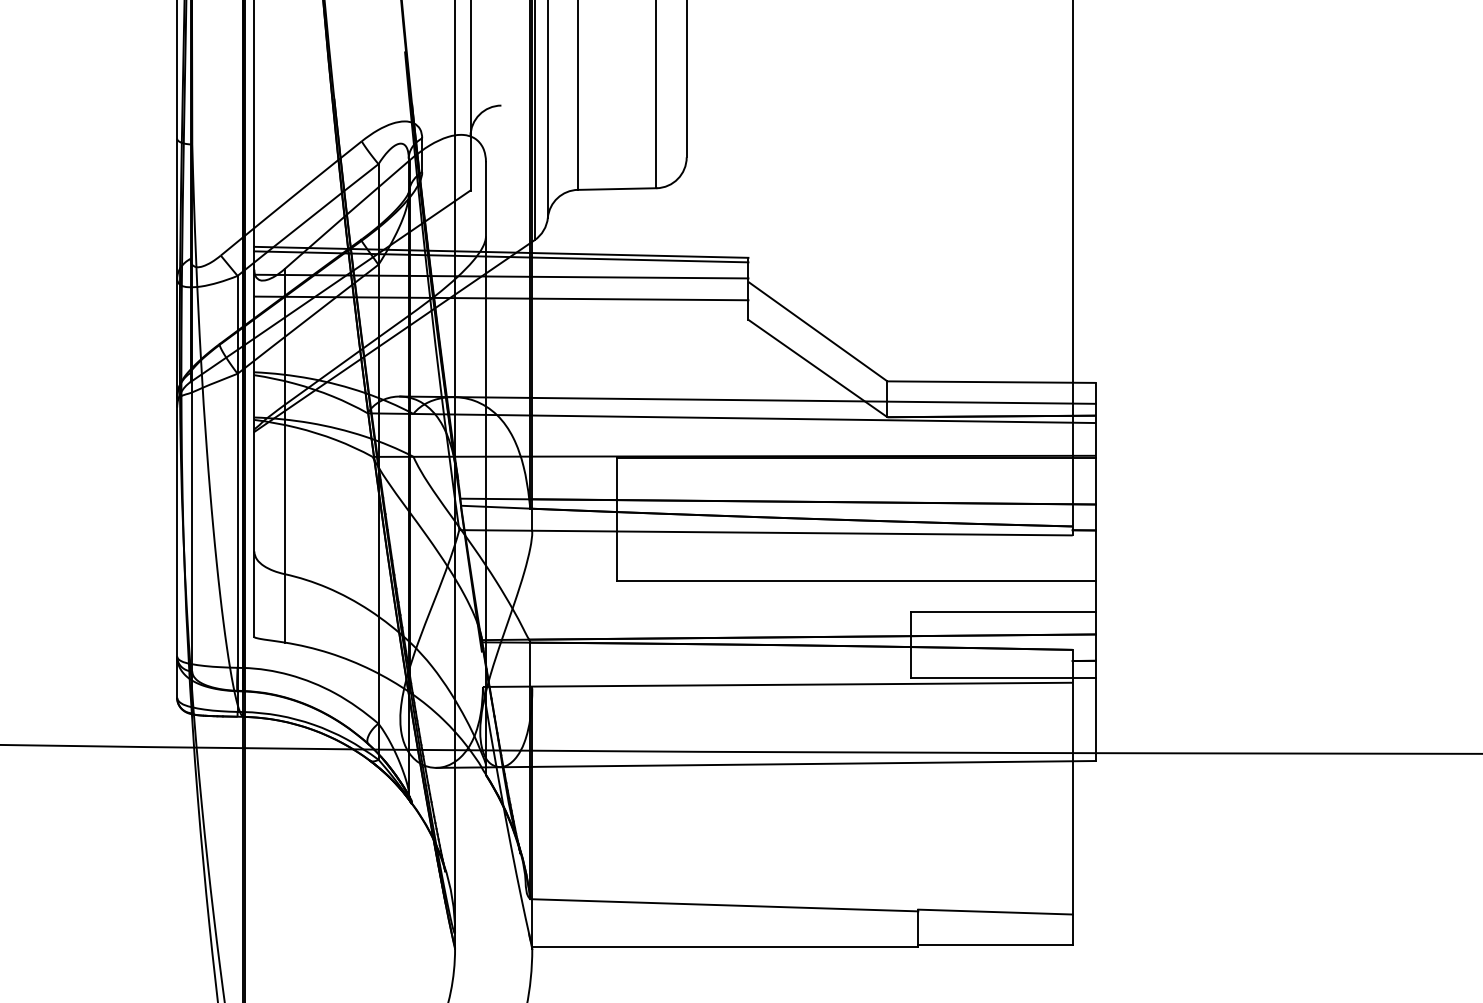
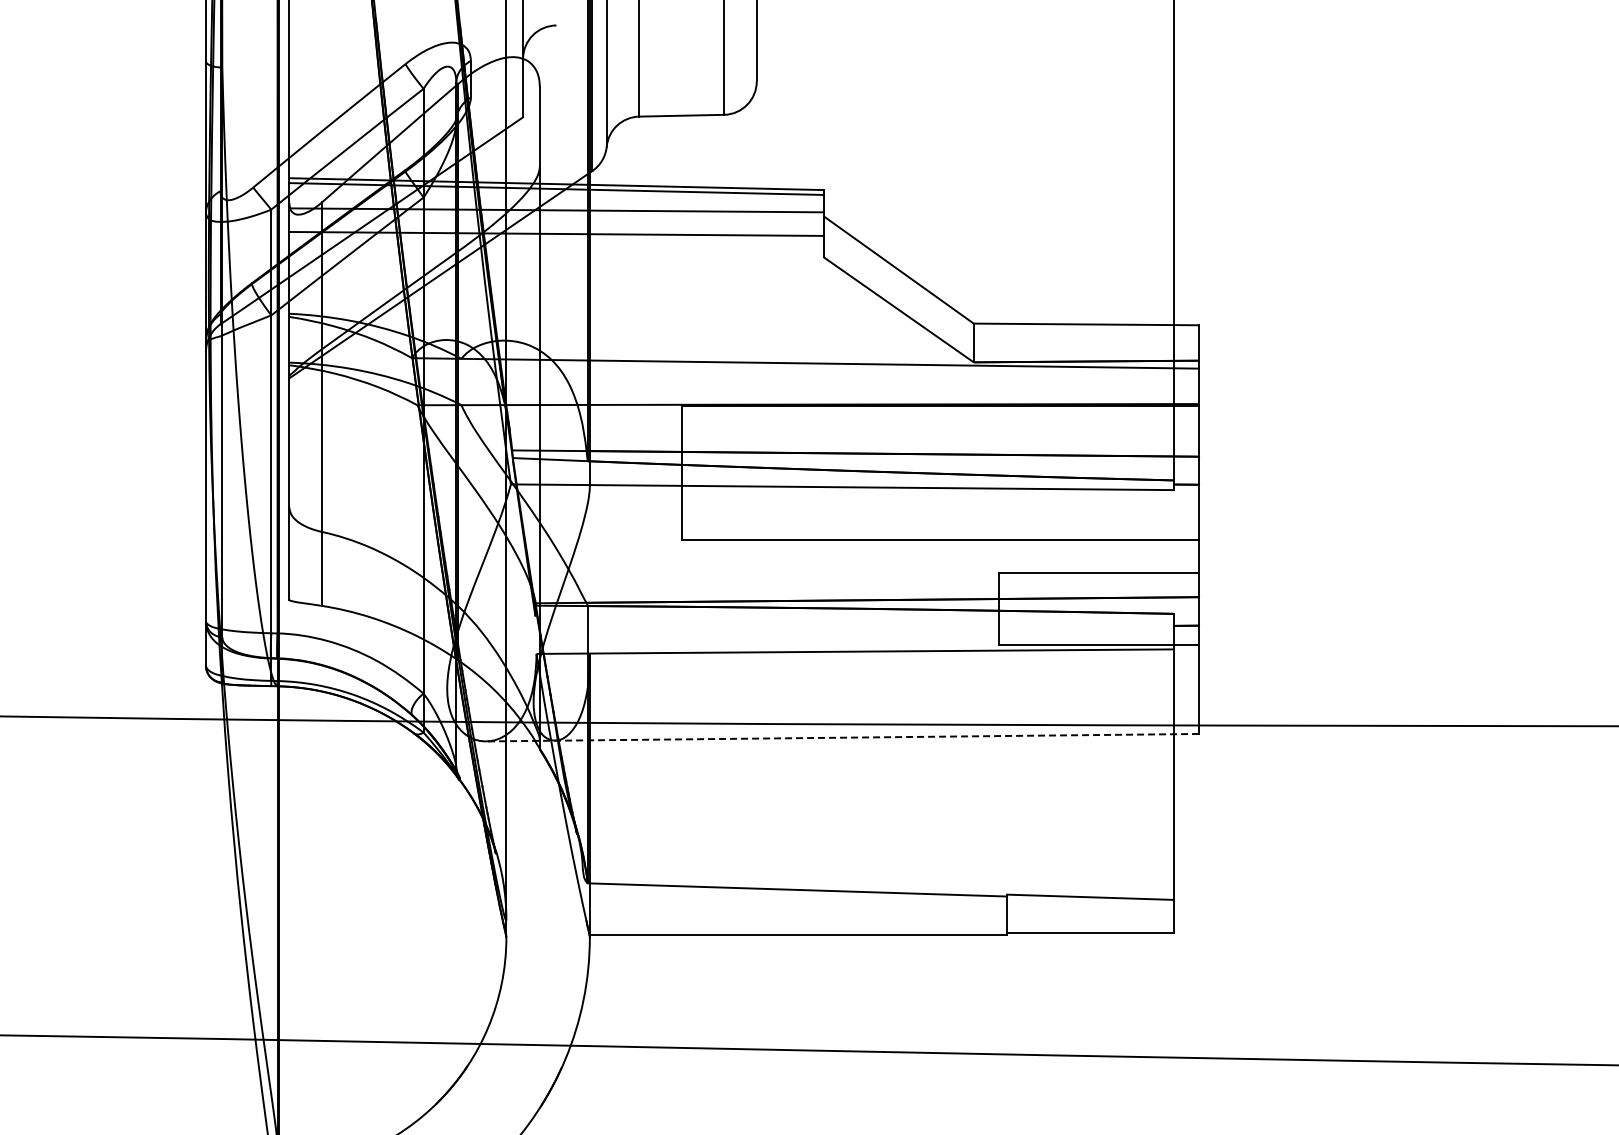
line: (748, 399) -> (823, 343), removed
line: (766, 764) -> (842, 737), solid -> dashed

